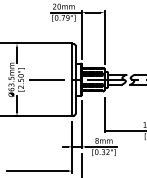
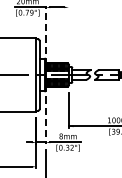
line: (81, 34) -> (45, 29), solid -> dashed
line: (104, 37) -> (68, 32), removed
line: (81, 124) -> (45, 119), solid -> dashed

